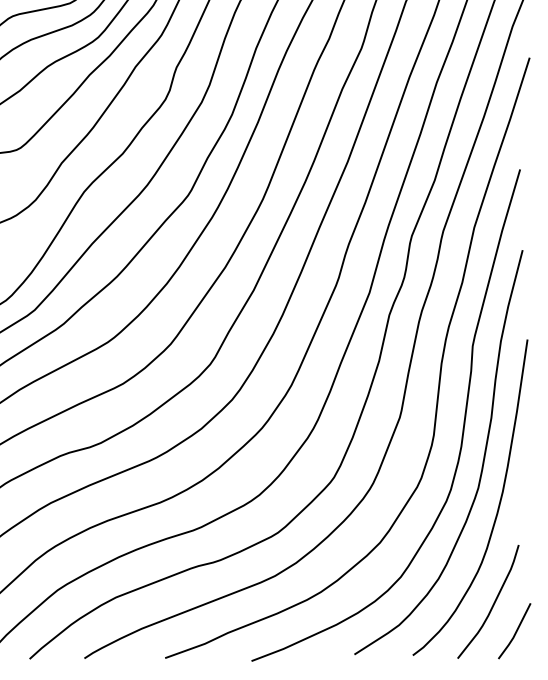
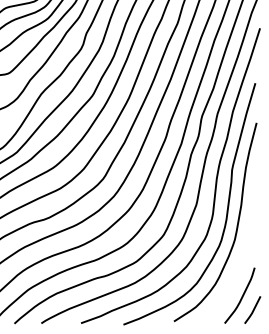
curve: (497, 501) -> (244, 246), removed

